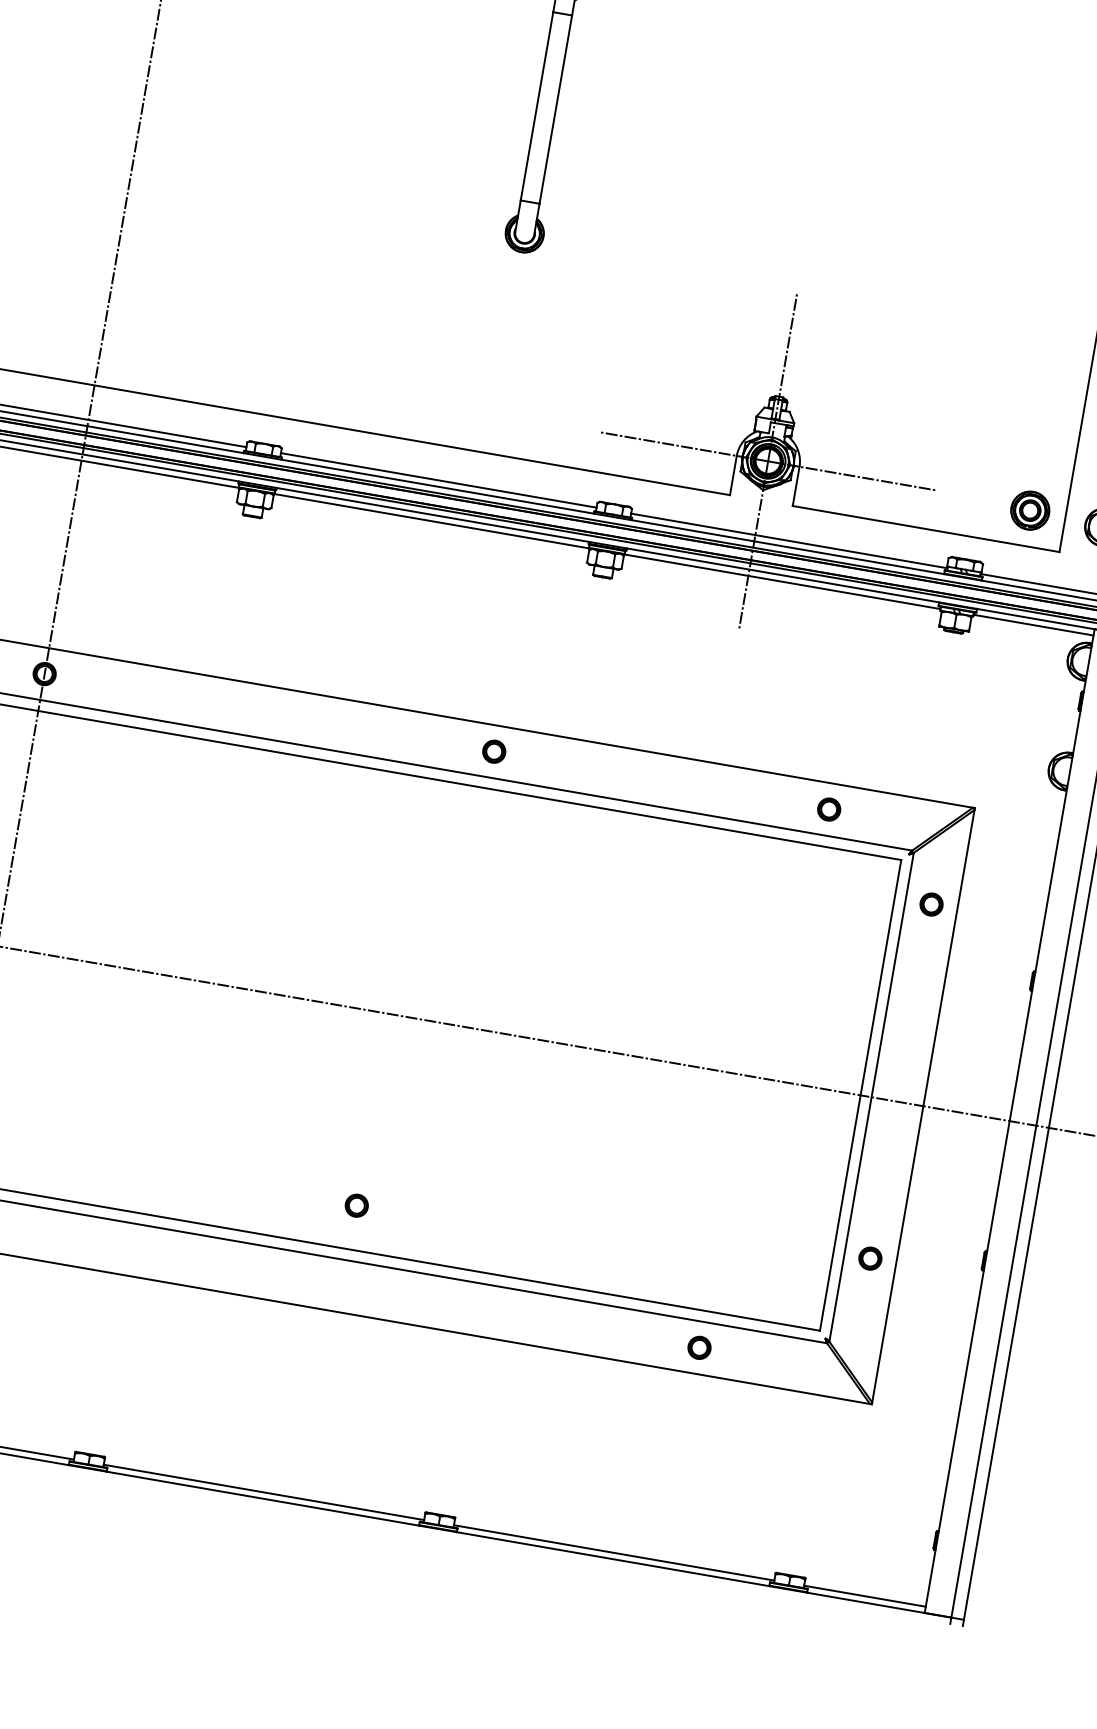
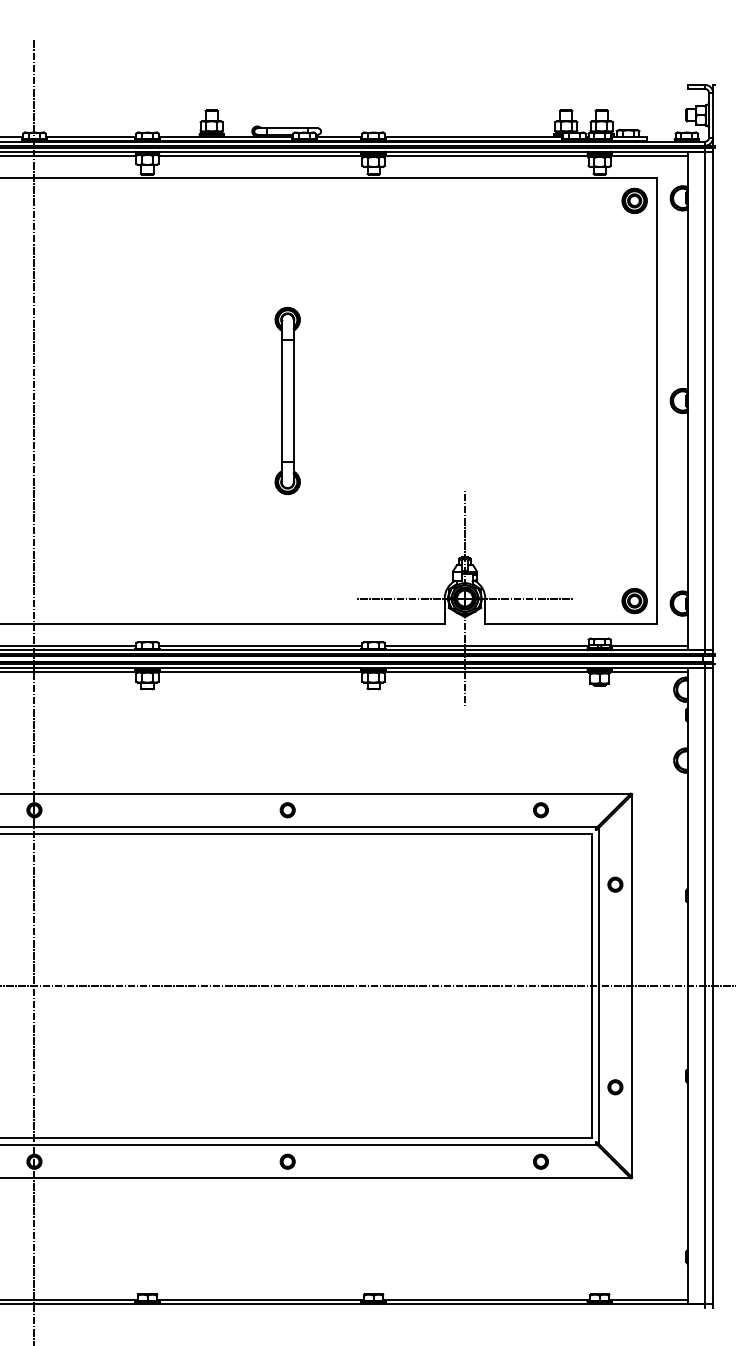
part: (493, 752) -> (287, 810), moved
part: (931, 904) -> (615, 884), moved
part: (356, 1205) -> (287, 1161), moved
part: (698, 1347) -> (540, 1161), moved

